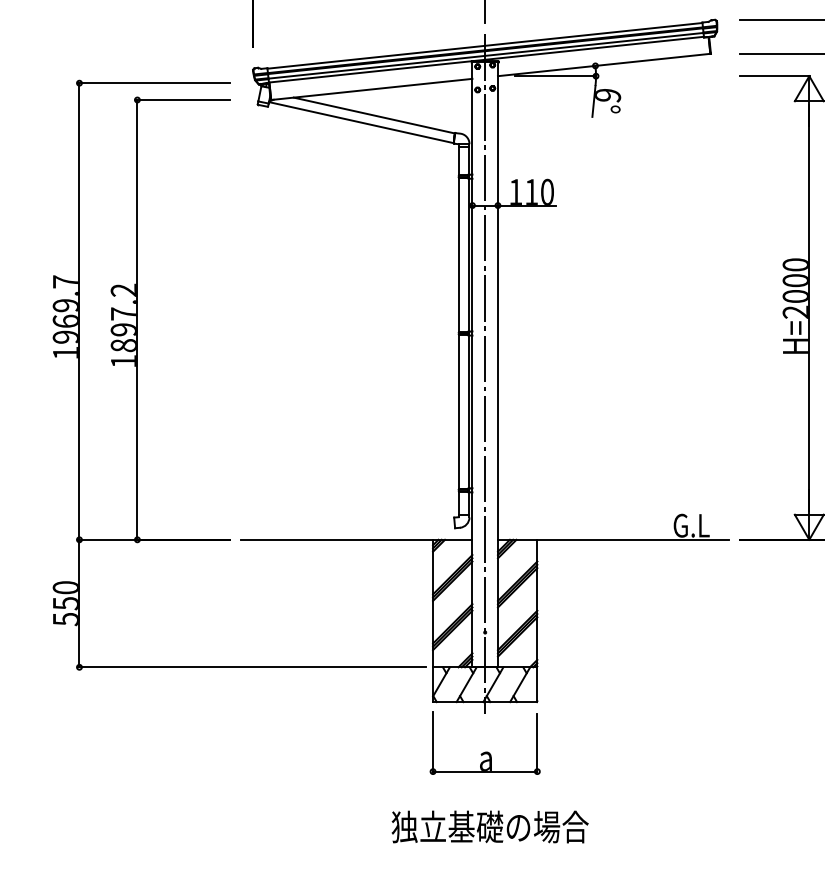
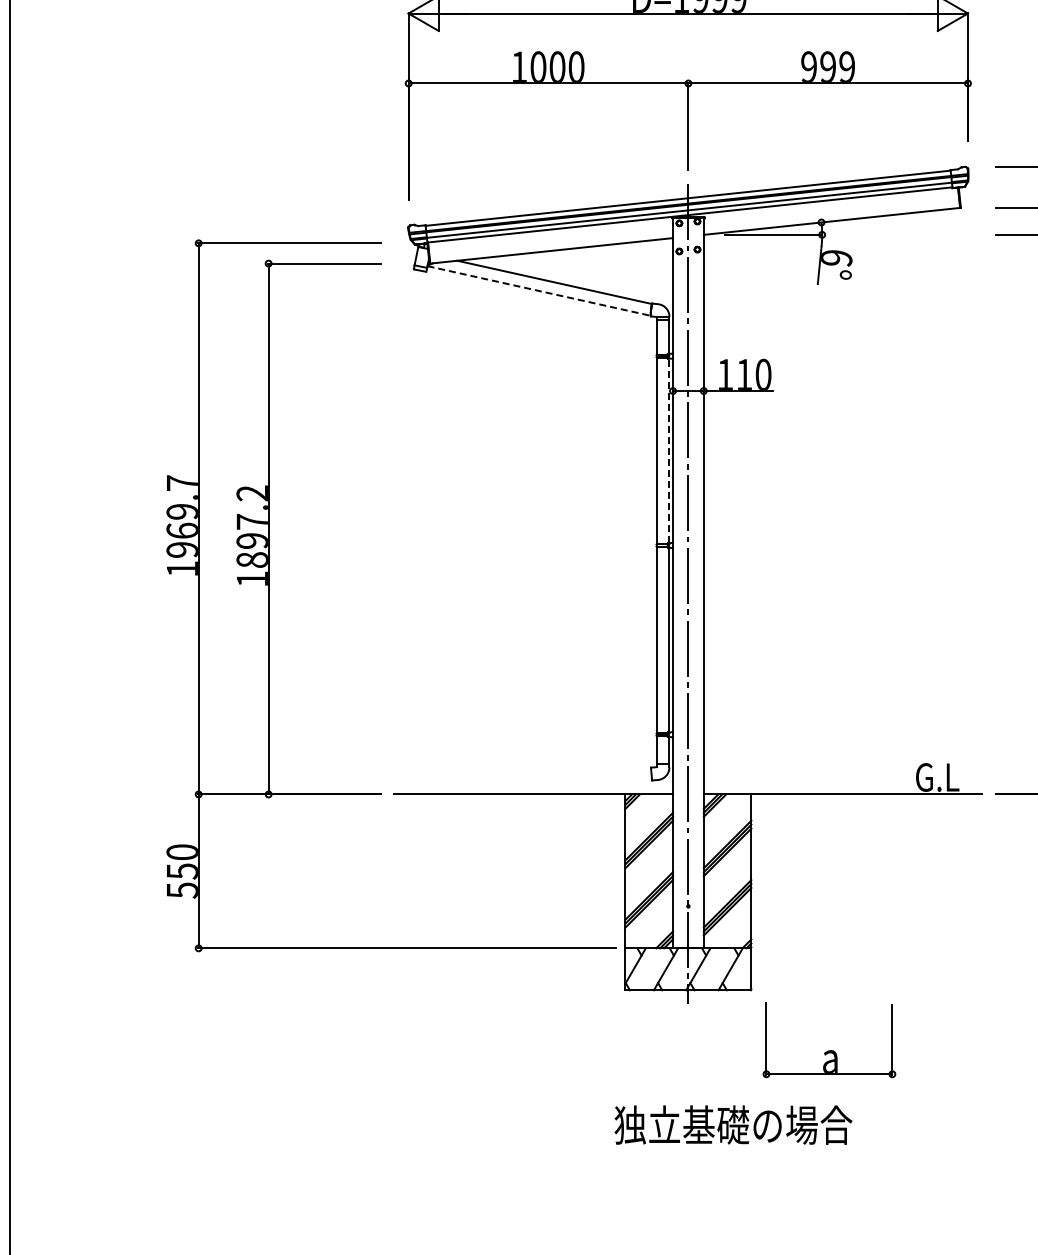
line: (361, 123) -> (539, 291), solid -> dashed
line: (468, 254) -> (668, 450), solid -> dashed
part: (485, 751) -> (829, 1050), moved
text: (490, 826) -> (733, 1124), moved

